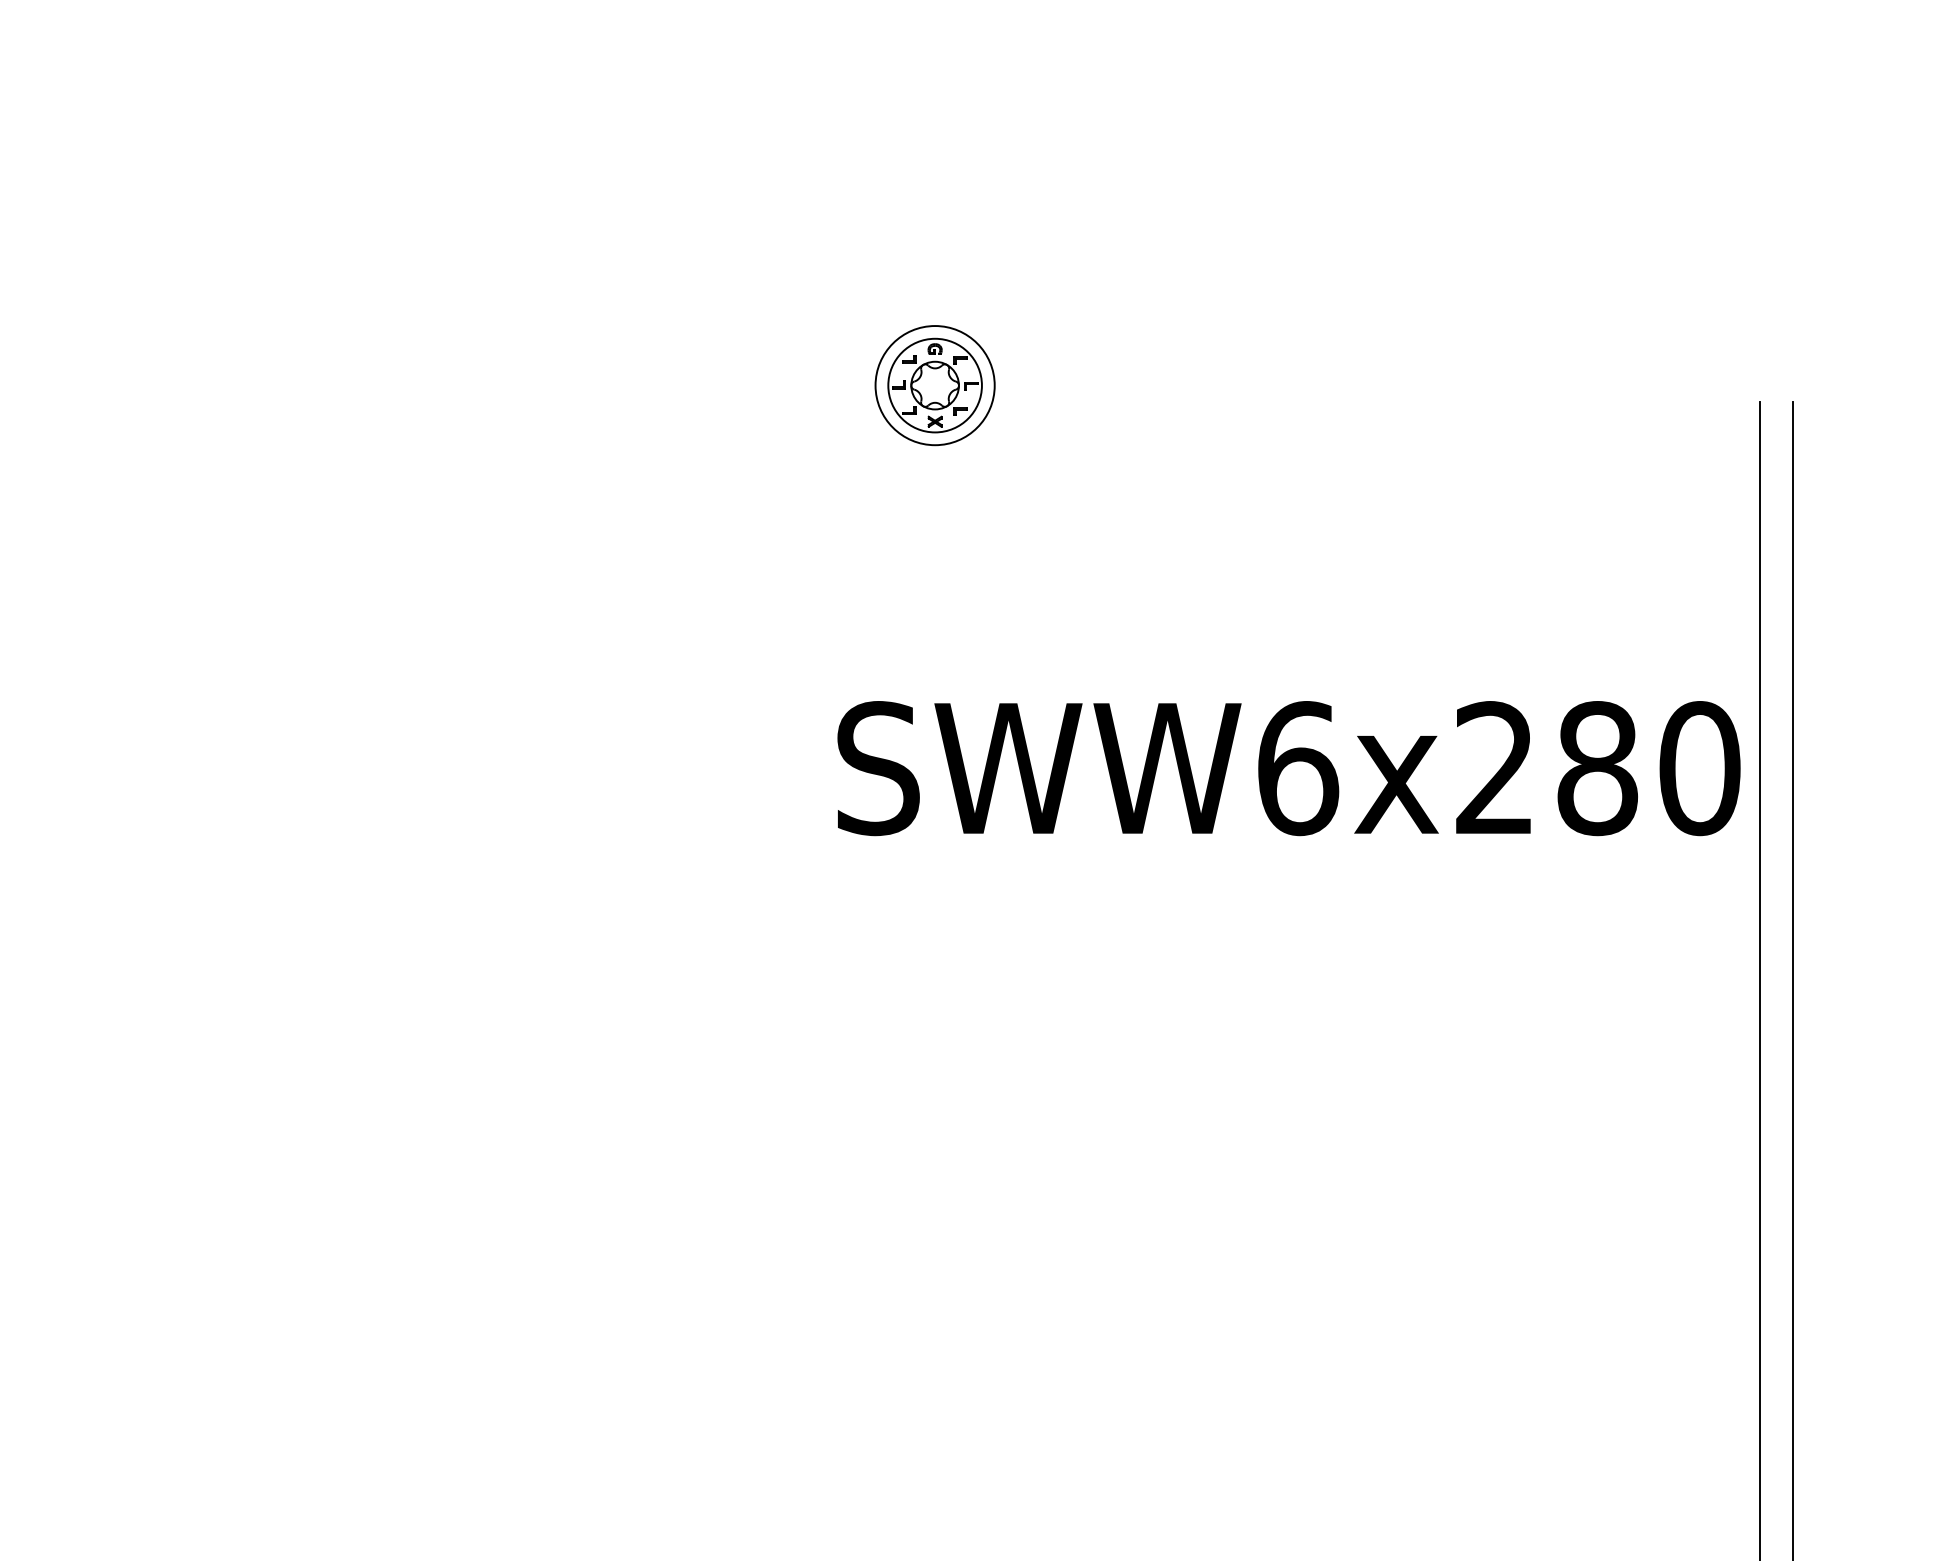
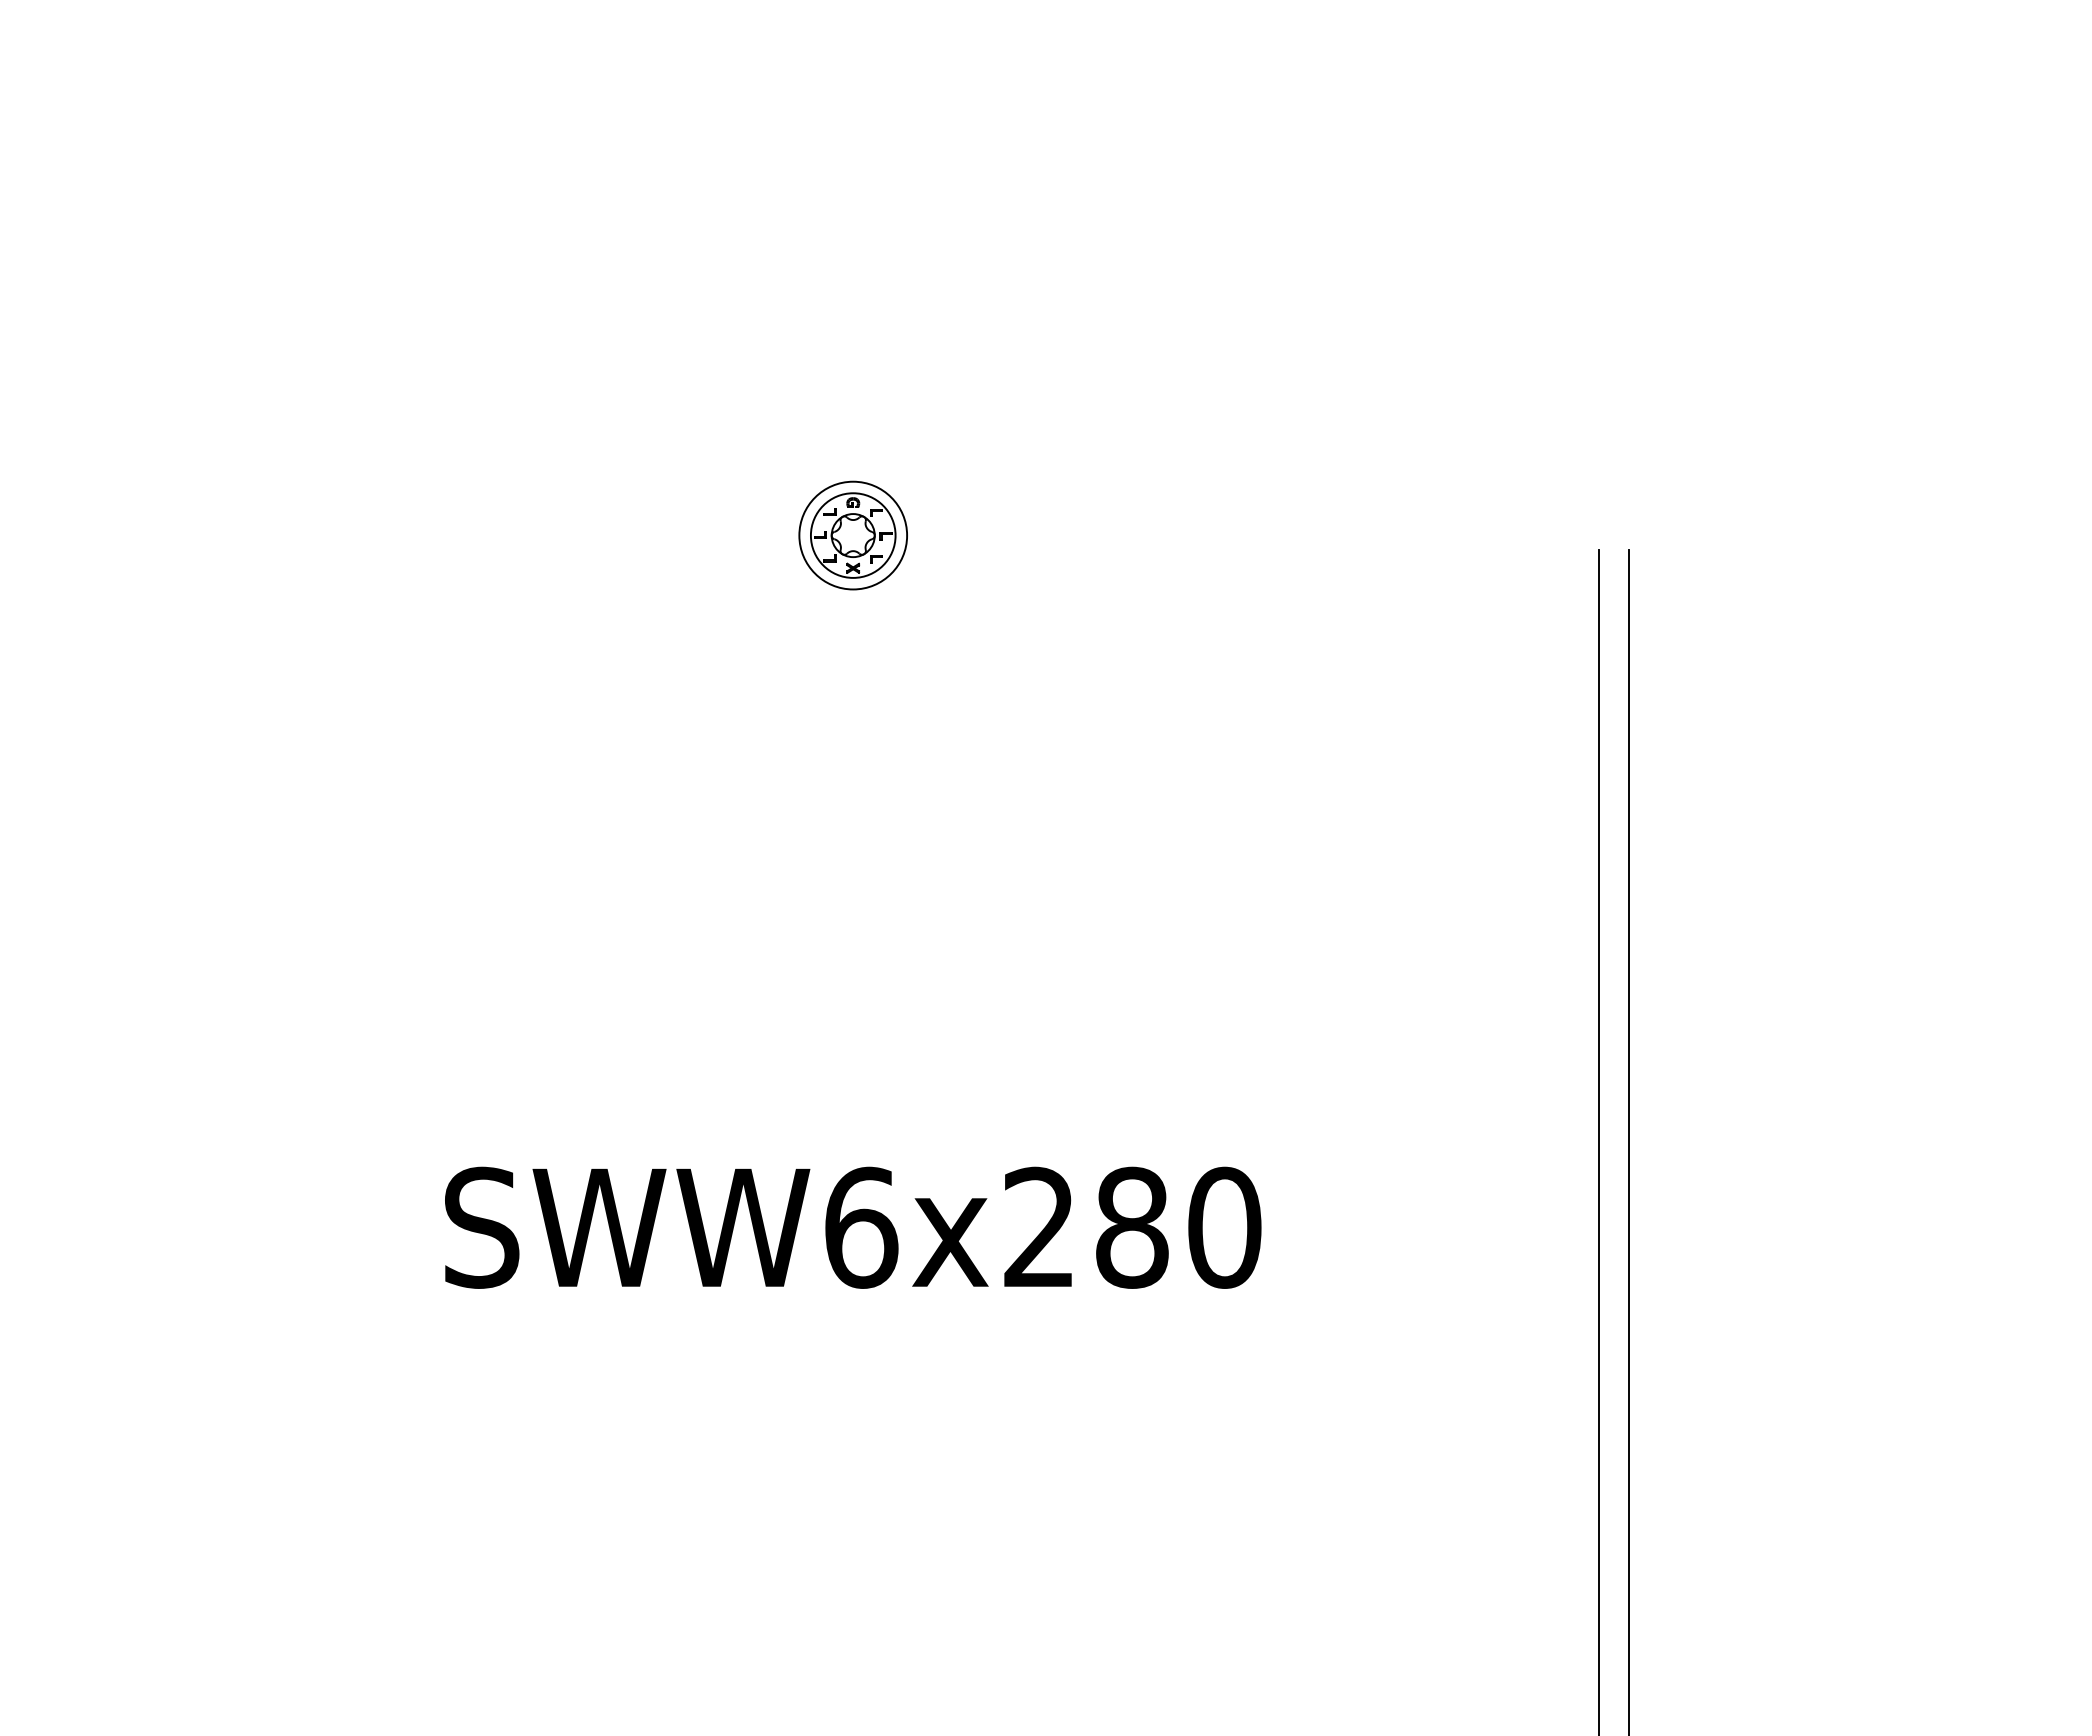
text: (1289, 768) -> (853, 1227), moved

